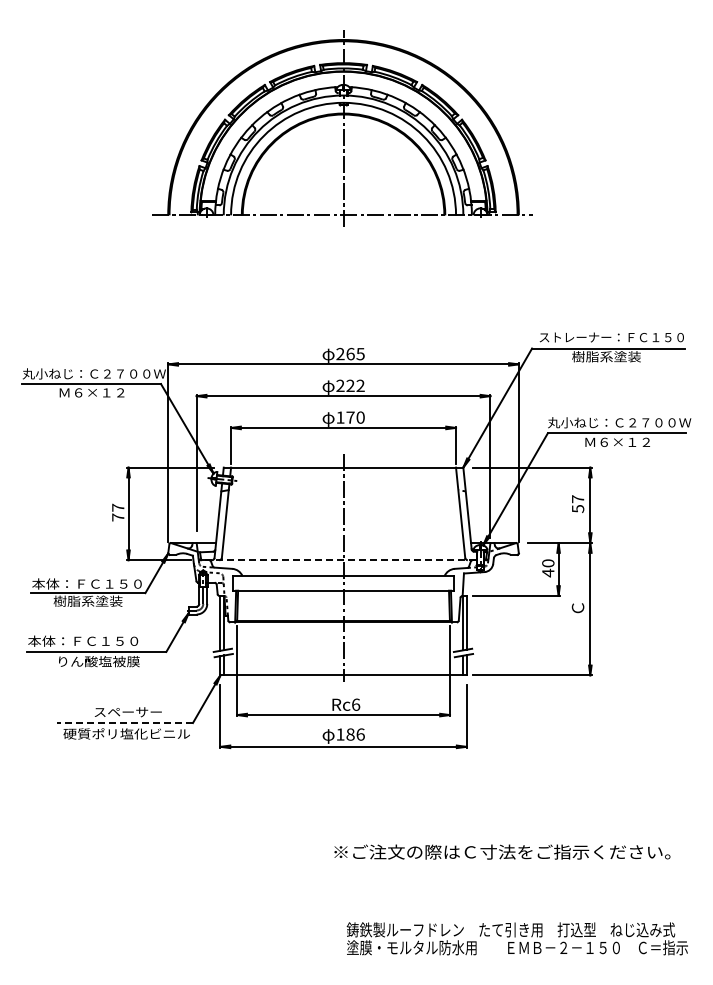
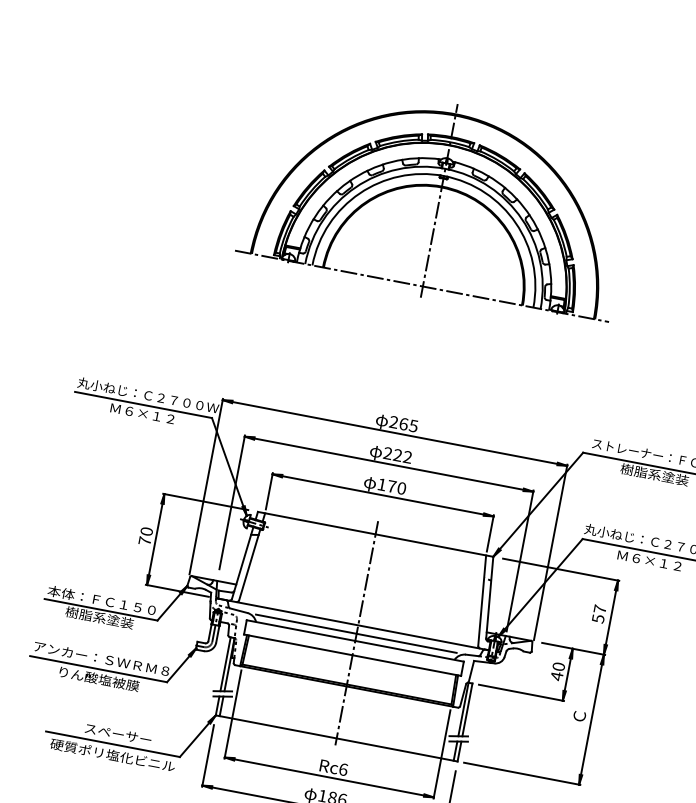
text: (118, 507) -> (147, 531), 77 -> 70
line: (338, 560) -> (353, 624), dashed -> solid
line: (343, 568) -> (356, 633), added
text: (97, 640) -> (101, 658), 本体：ＦＣ１５０ -> アンカー：ＳＷＲＭ８
line: (124, 723) -> (112, 744), dashed -> solid

